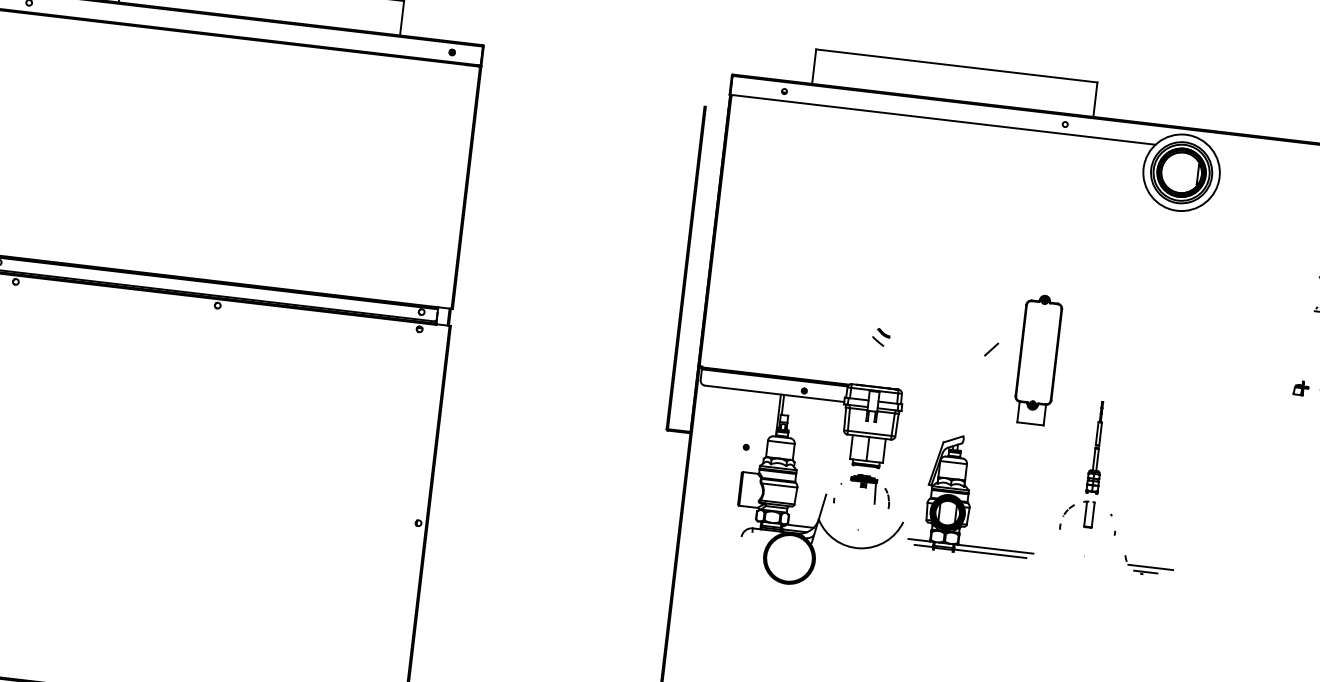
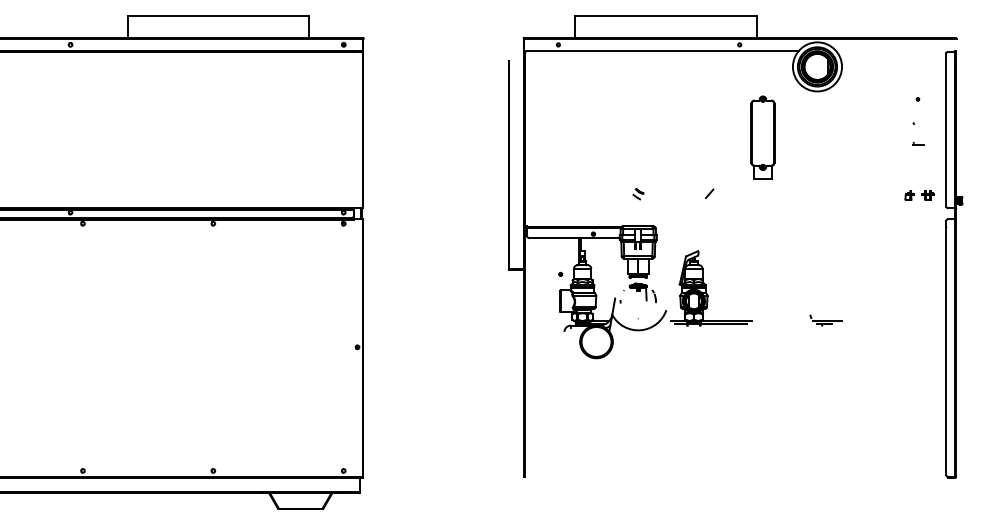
part: (1037, 359) -> (762, 137), moved
part: (1092, 478) -> (783, 268), removed

